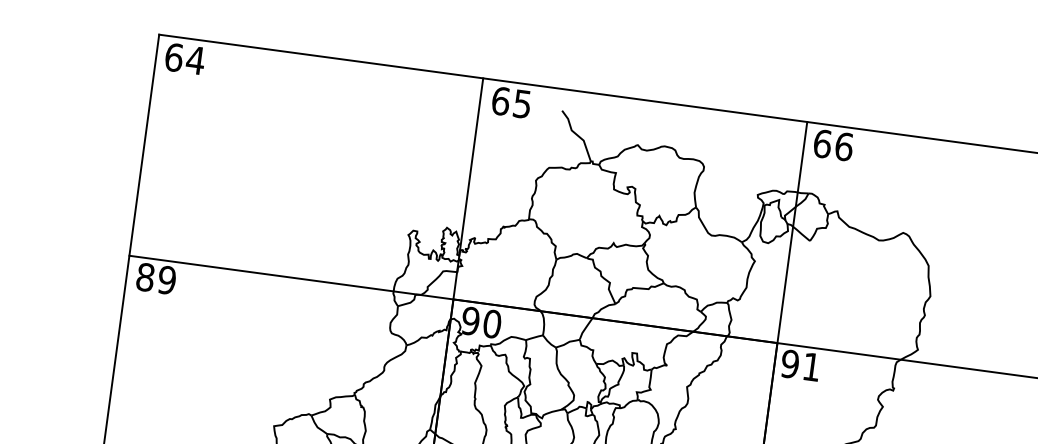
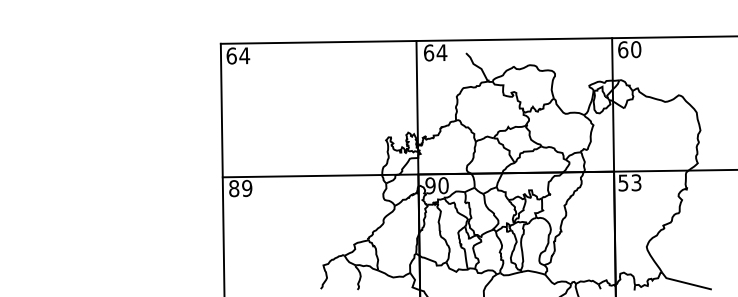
text: (521, 103) -> (441, 52), 65 -> 64
text: (844, 146) -> (636, 49), 66 -> 60
text: (800, 364) -> (629, 182), 91 -> 53

